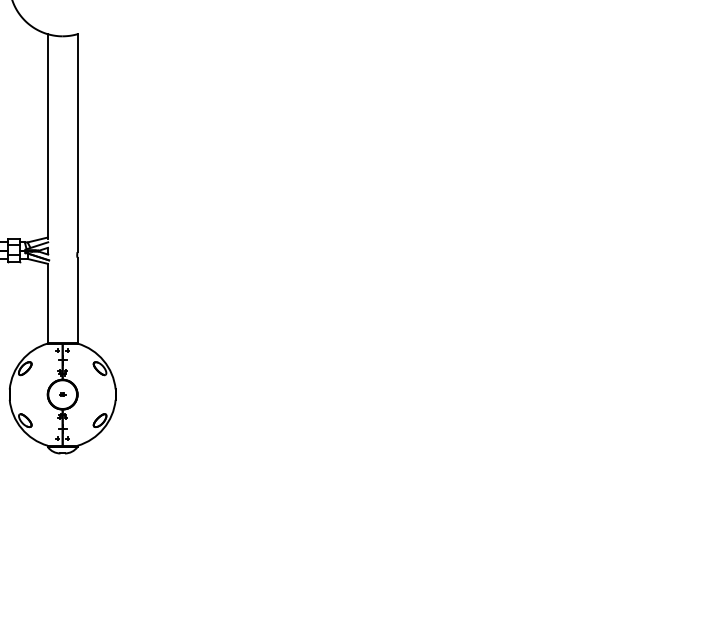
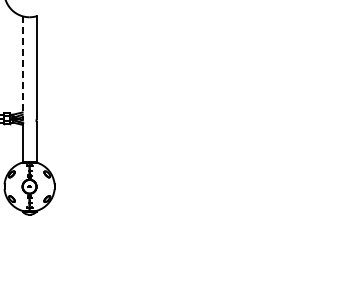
line: (47, 138) -> (22, 65), solid -> dashed

